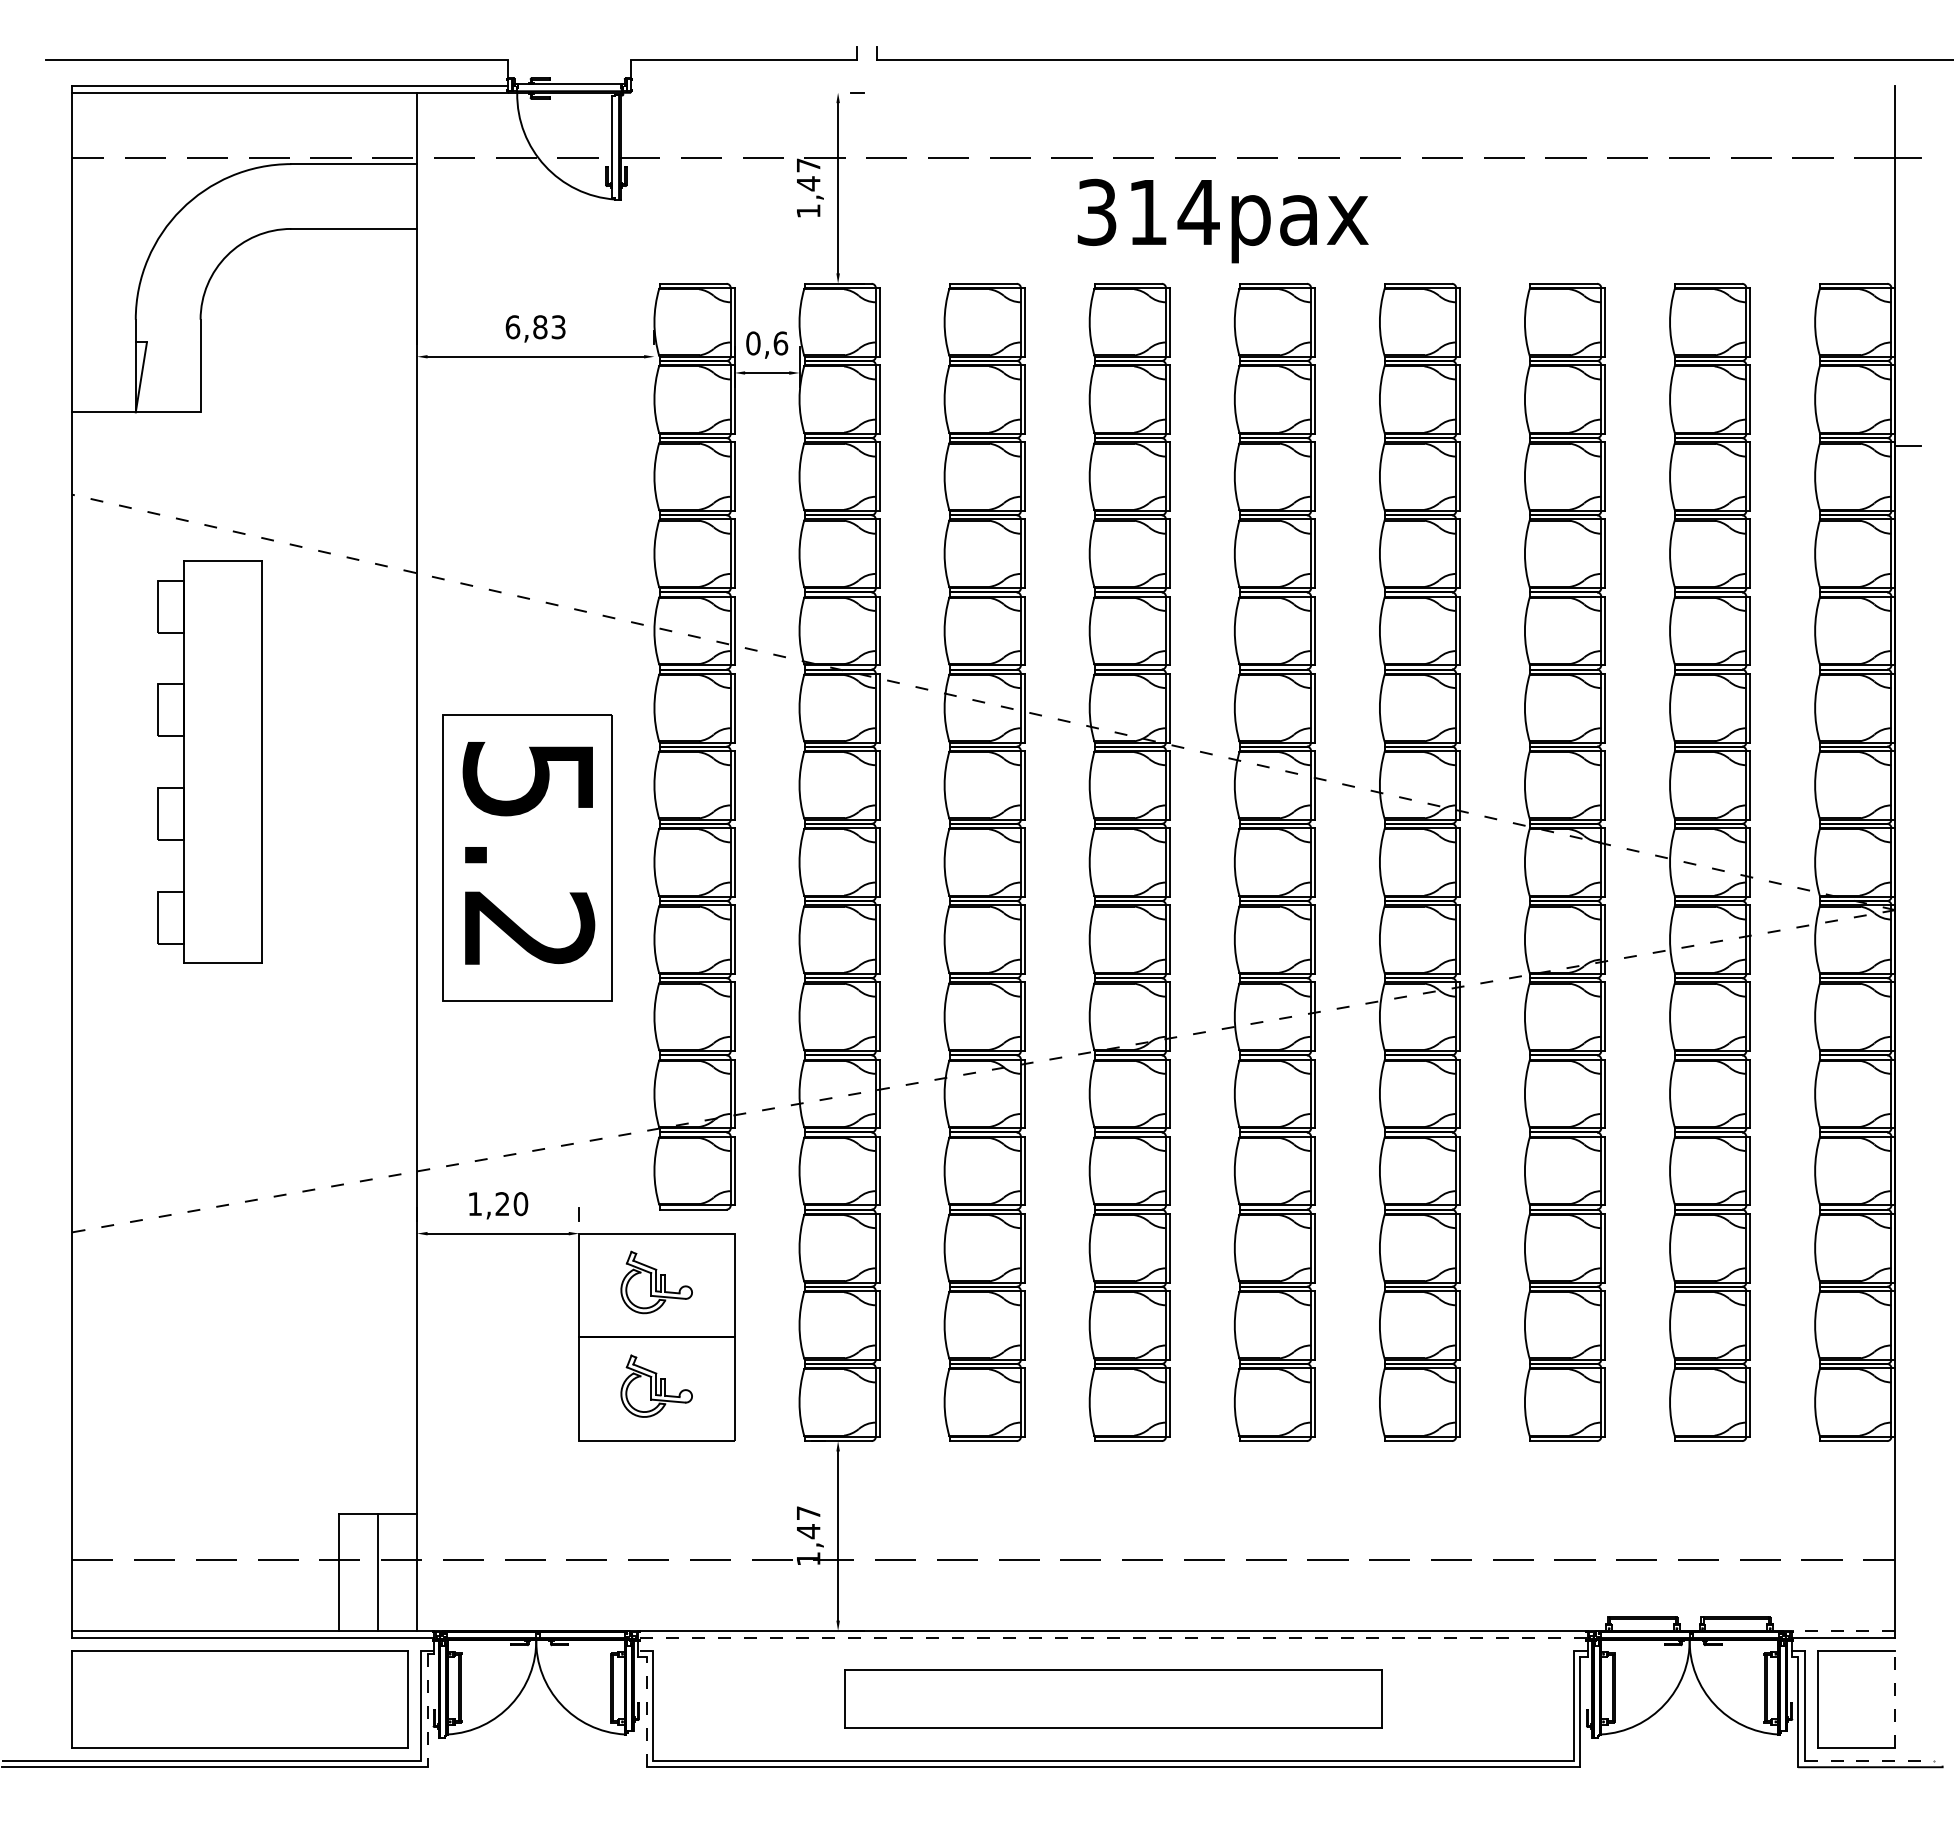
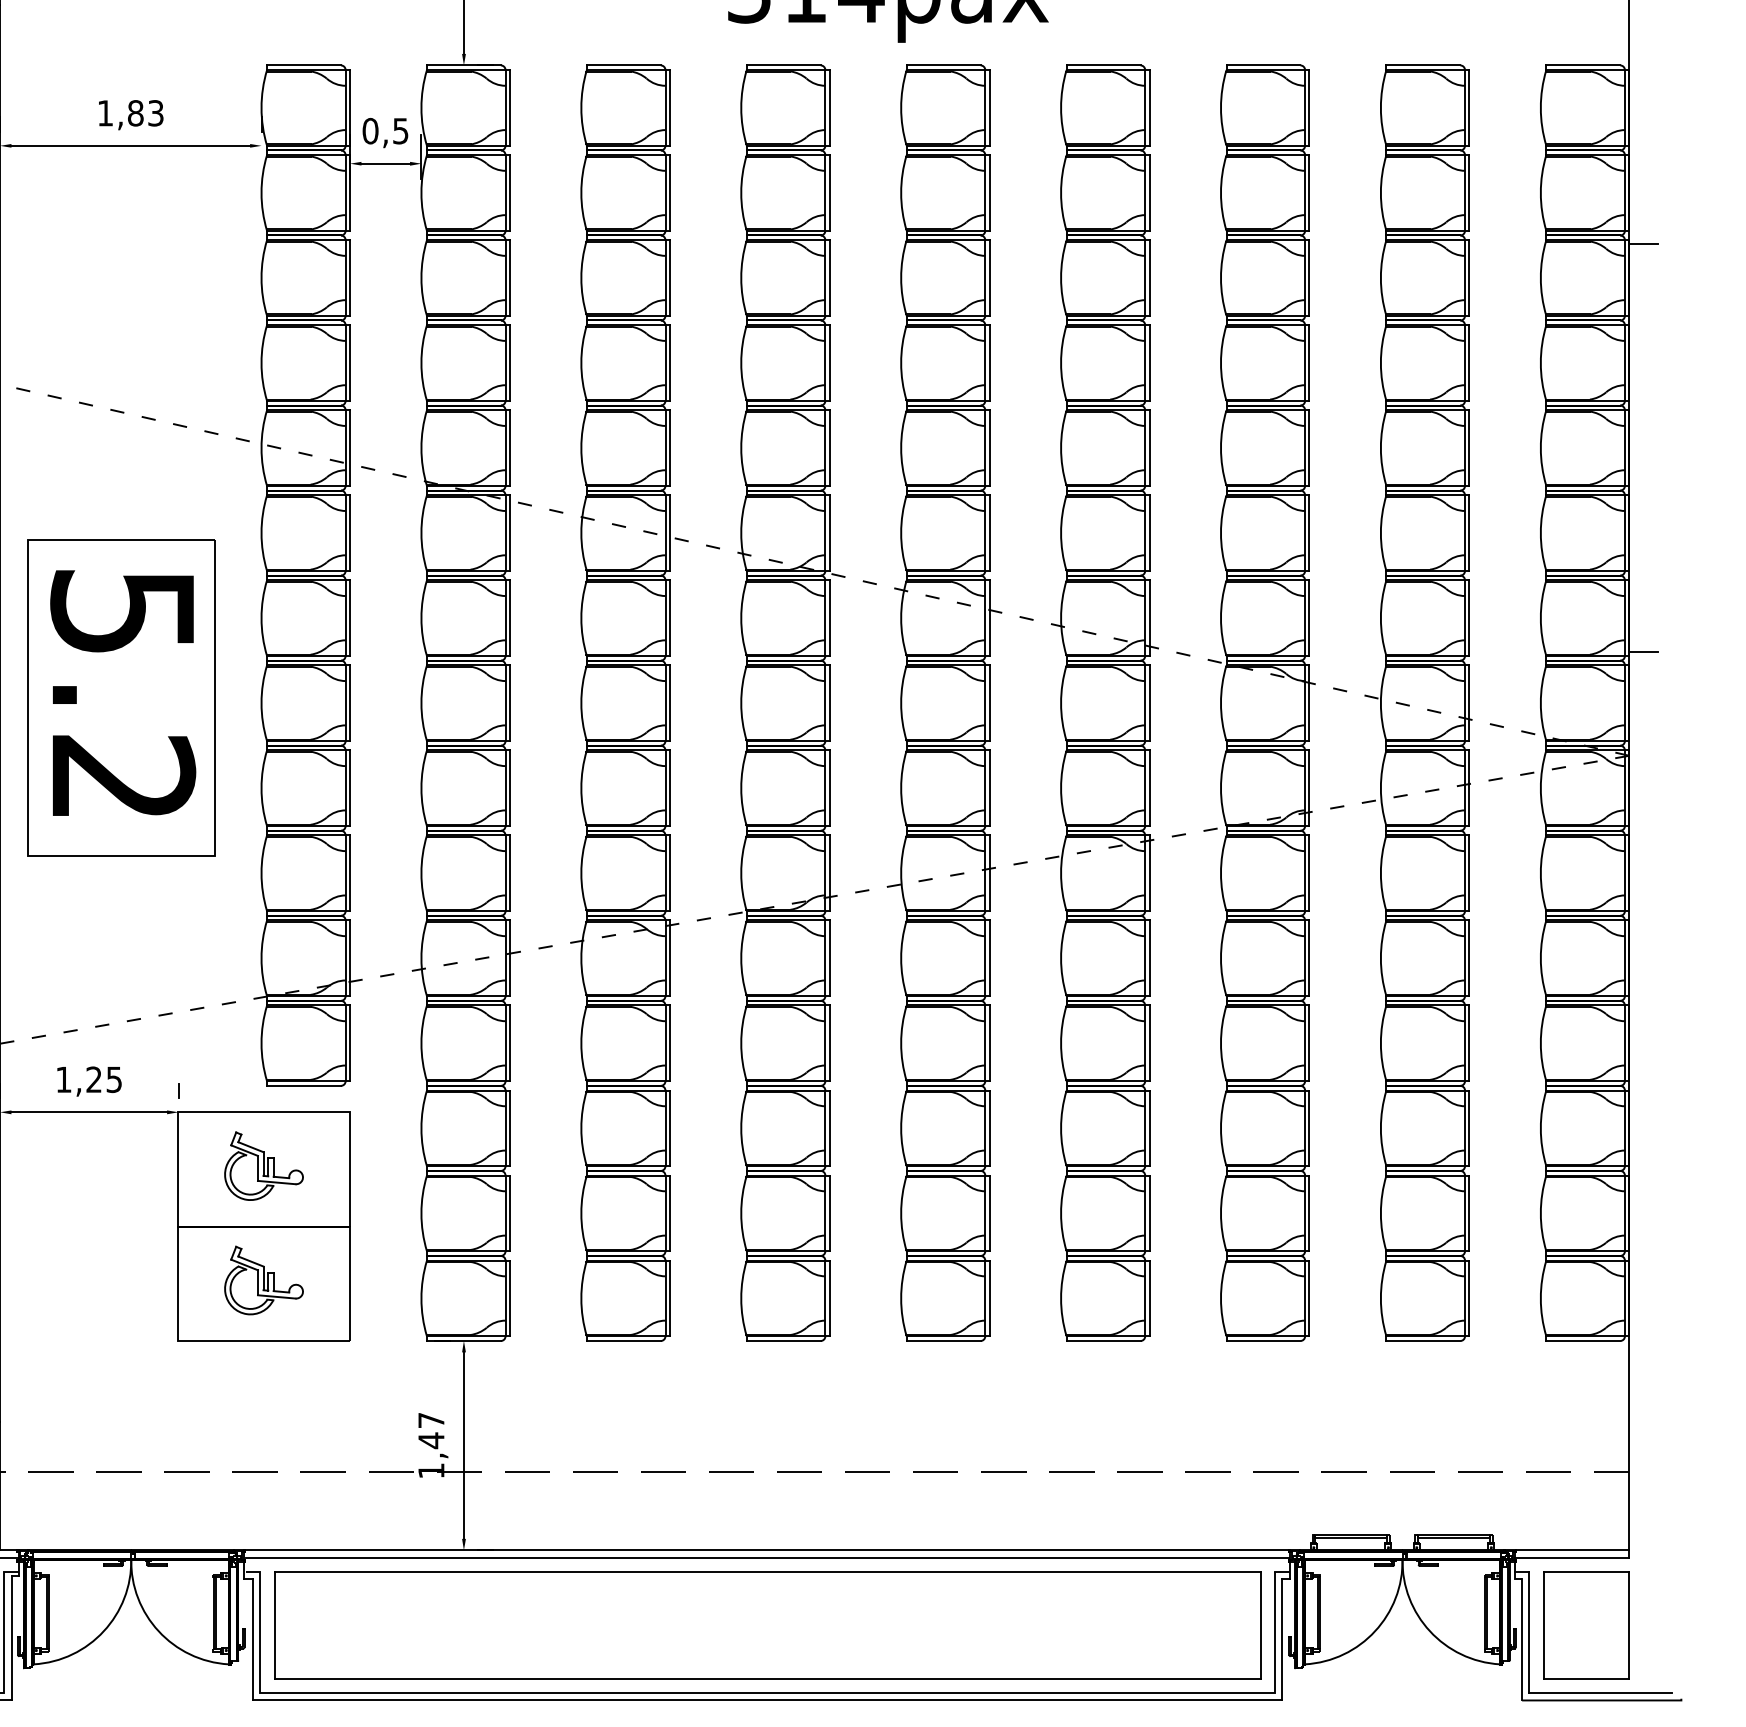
text: (512, 327) -> (105, 113), 6,83 -> 1,83
text: (780, 343) -> (400, 131), 0,6 -> 0,5
line: (1908, 815) -> (1643, 651), added
text: (520, 1204) -> (113, 1080), 1,20 -> 1,25
line: (1838, 1631) -> (1566, 1550), dashed -> solid
line: (1114, 1637) -> (768, 1557), dashed -> solid
part: (1113, 1699) -> (767, 1625), size x1.67
line: (1895, 1699) -> (1629, 1625), dashed -> solid
line: (427, 1711) -> (11, 1639), dashed -> solid
line: (646, 1711) -> (252, 1639), dashed -> solid
line: (1869, 1760) -> (1600, 1693), dashed -> solid

